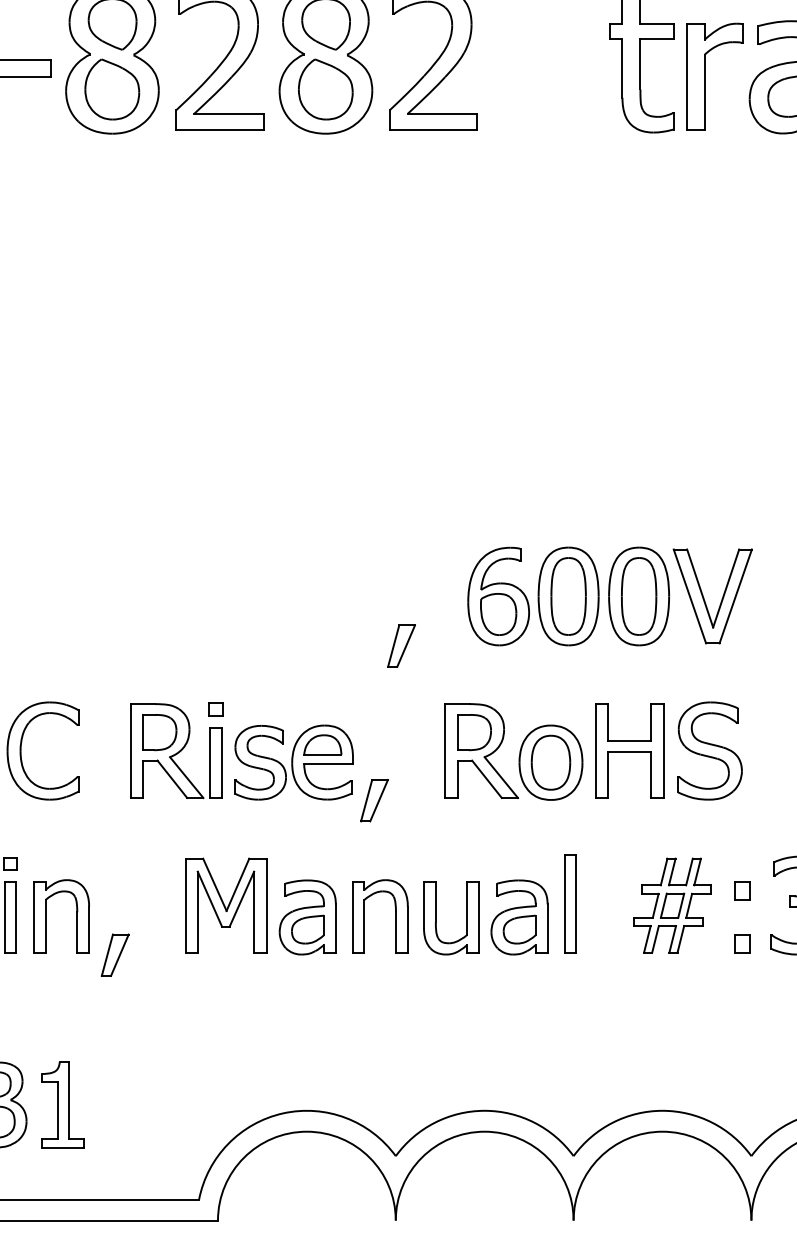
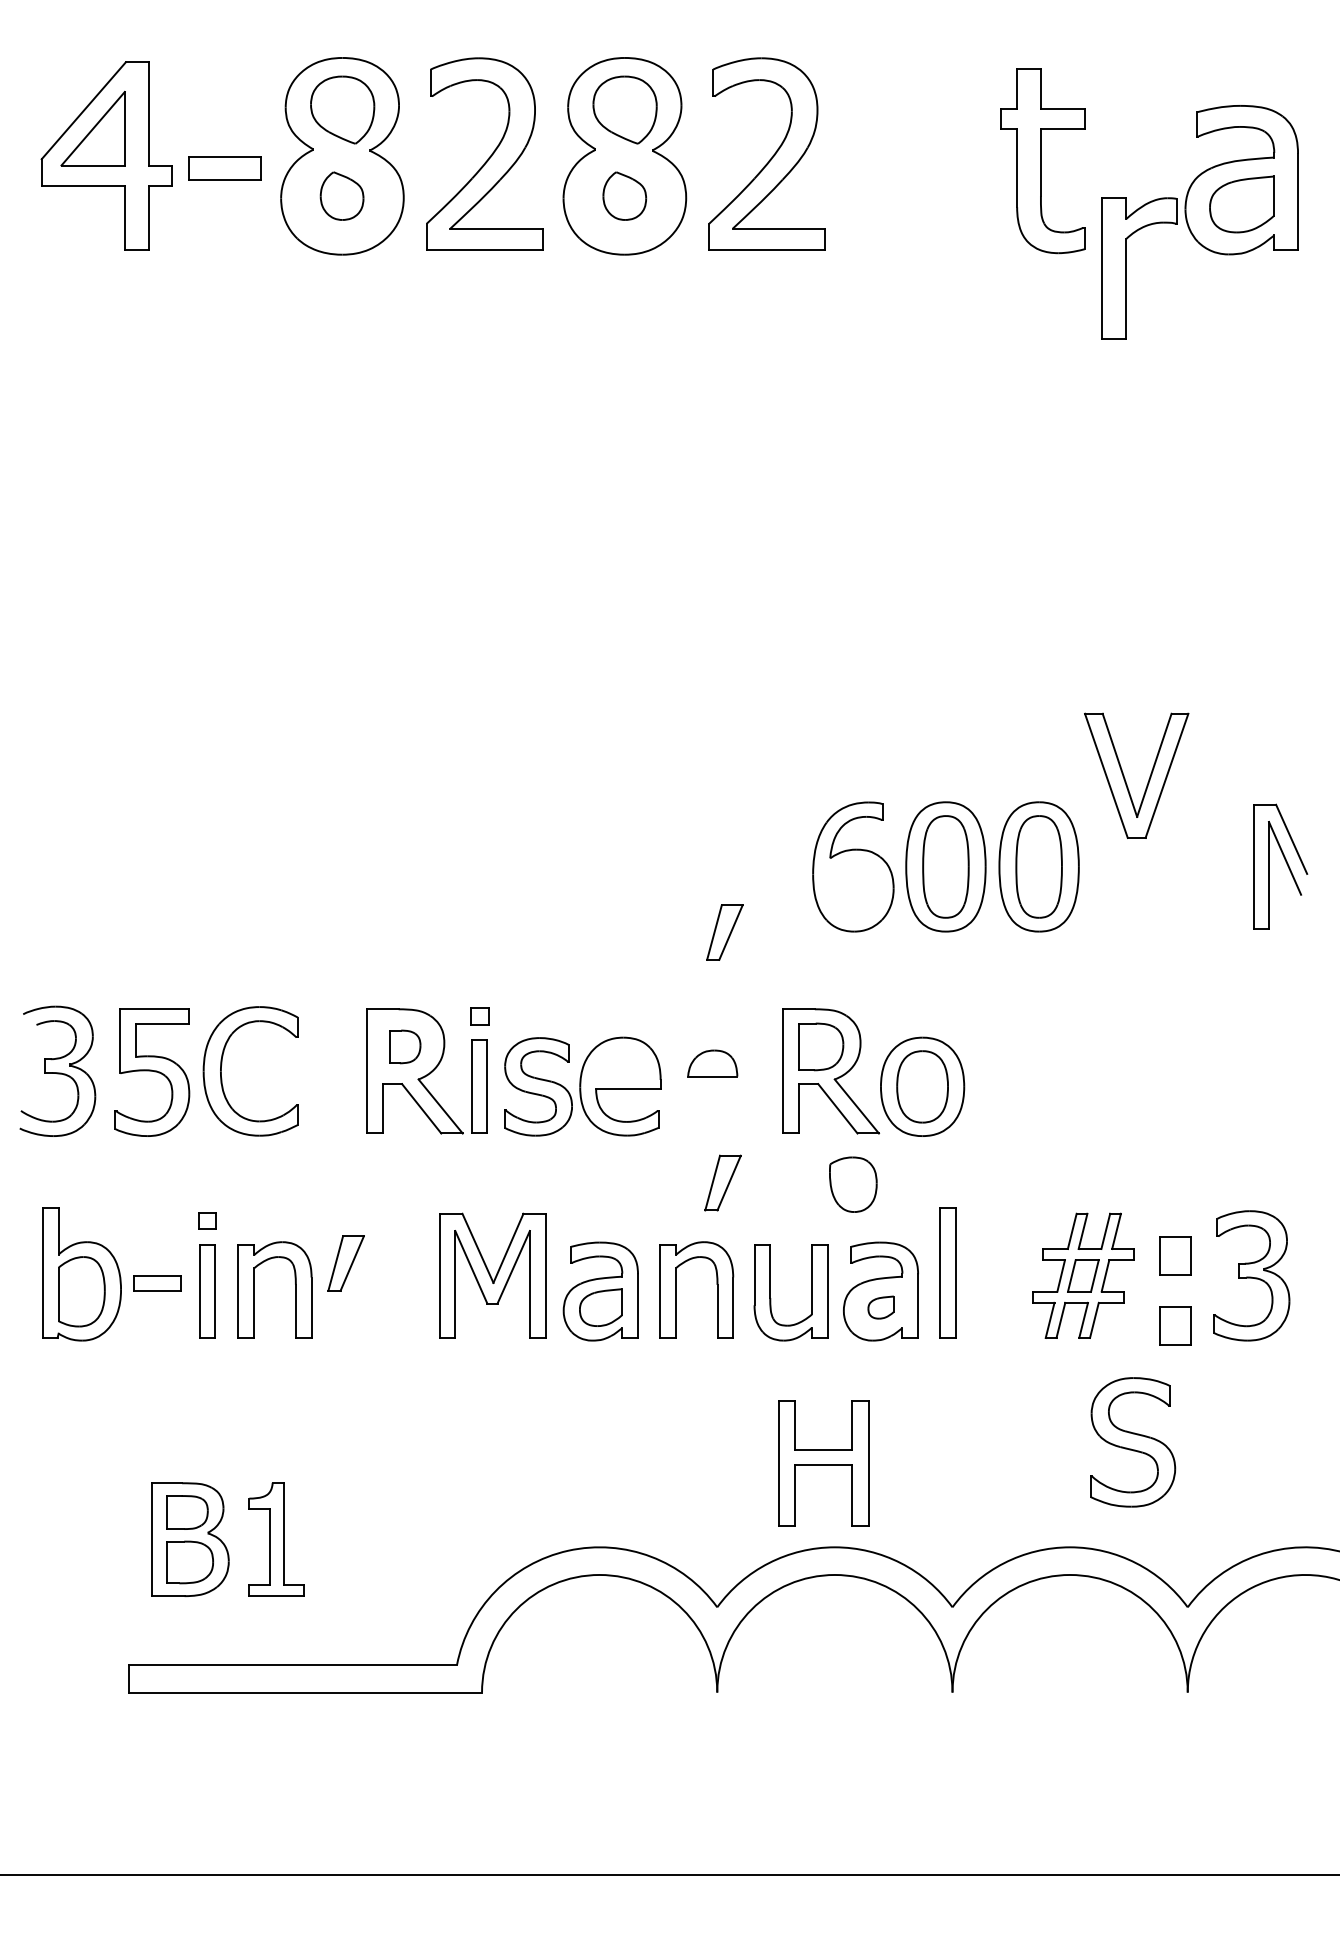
part: (705, 76) -> (1126, 268), moved
part: (111, 88) -> (341, 195), size x0.6
part: (325, 88) -> (624, 195), size x0.6
part: (704, 598) -> (1125, 778), moved
part: (498, 614) -> (853, 1184), moved
part: (159, 732) -> (404, 1046), size x0.7
part: (322, 745) -> (712, 1063), moved
part: (629, 750) -> (823, 1462), moved
part: (710, 751) -> (1133, 1442), moved
part: (374, 800) -> (722, 1182), moved
part: (742, 890) -> (1175, 1256), size x1.6
part: (519, 929) -> (880, 1307), size x0.6
part: (742, 943) -> (1175, 1325), size x1.6
part: (114, 955) -> (345, 1263), moved

